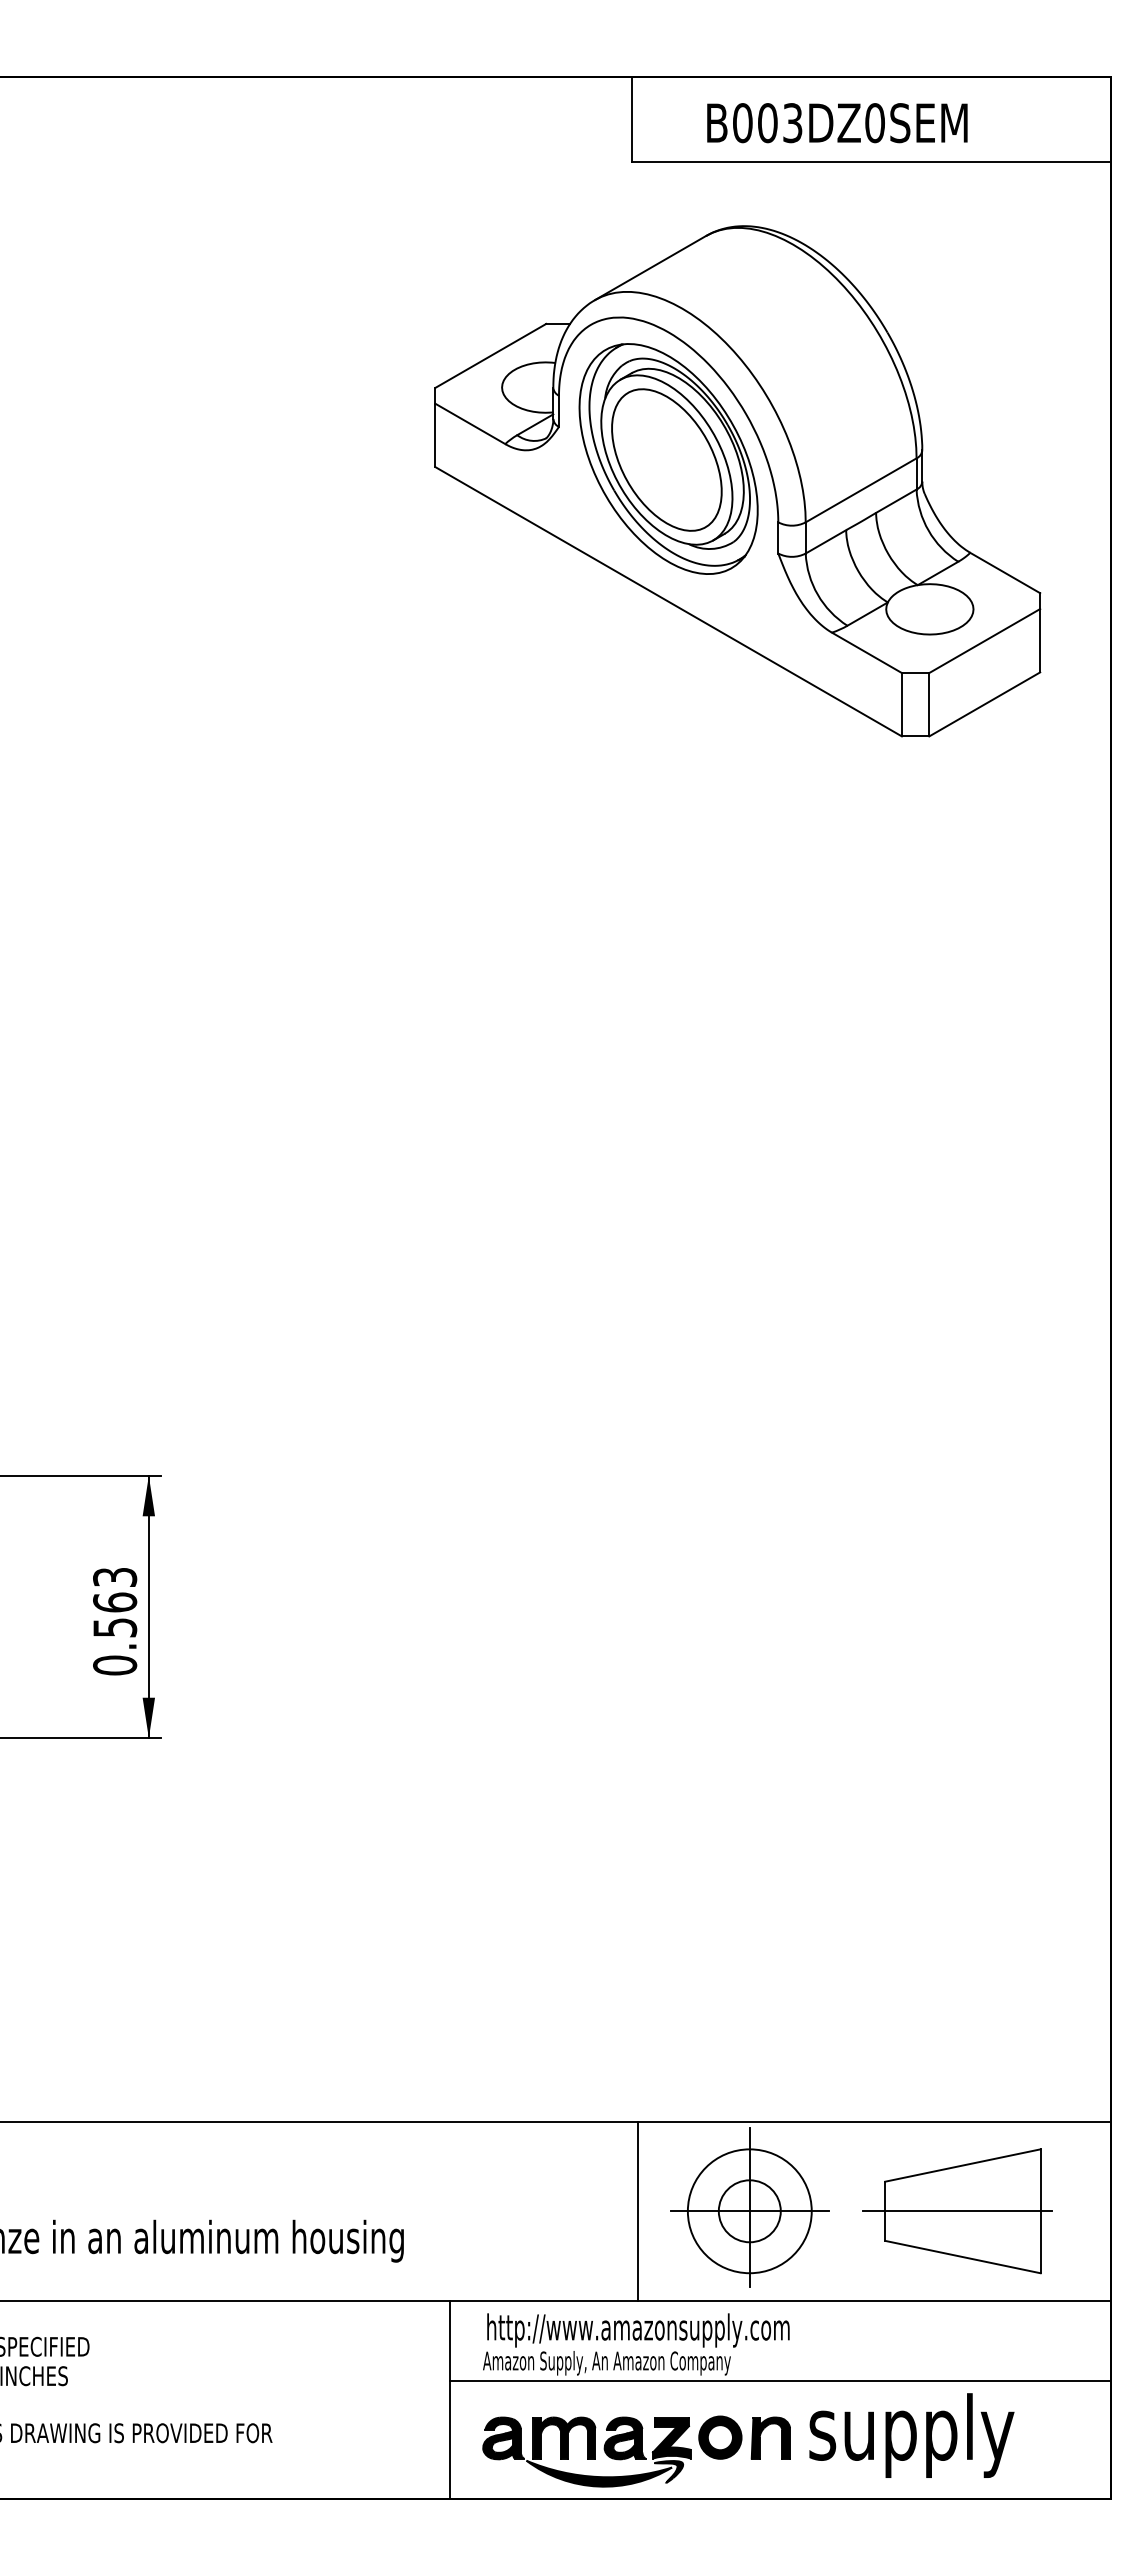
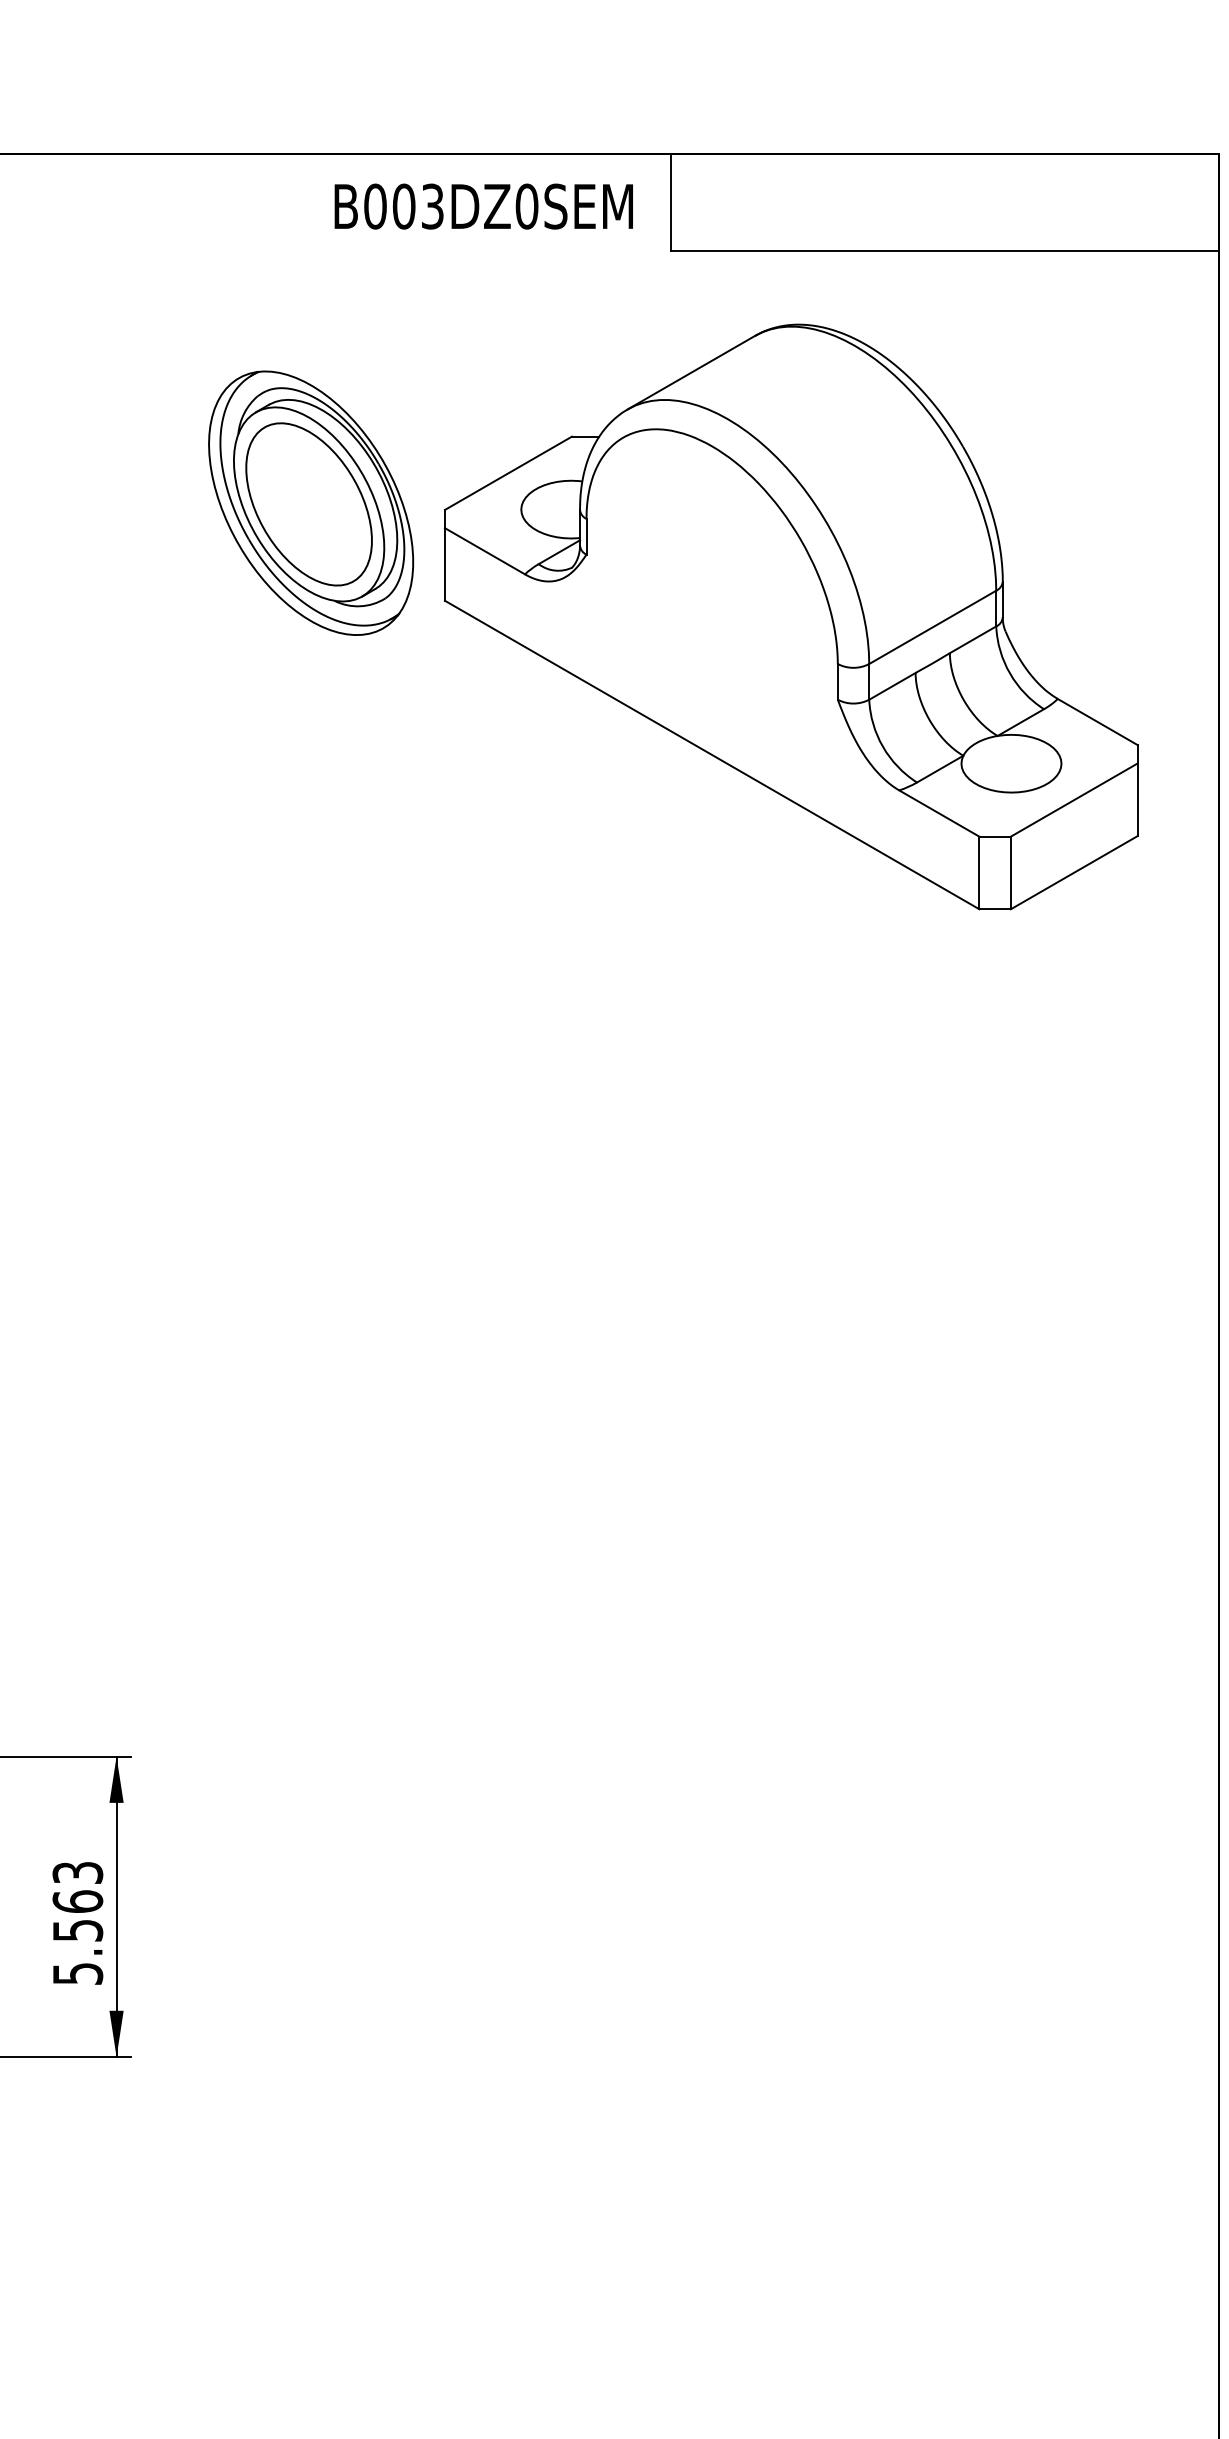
text: (837, 123) -> (483, 207), moved
part: (668, 458) -> (310, 502), moved
text: (115, 1665) -> (78, 1973), 0.563 -> 5.563

